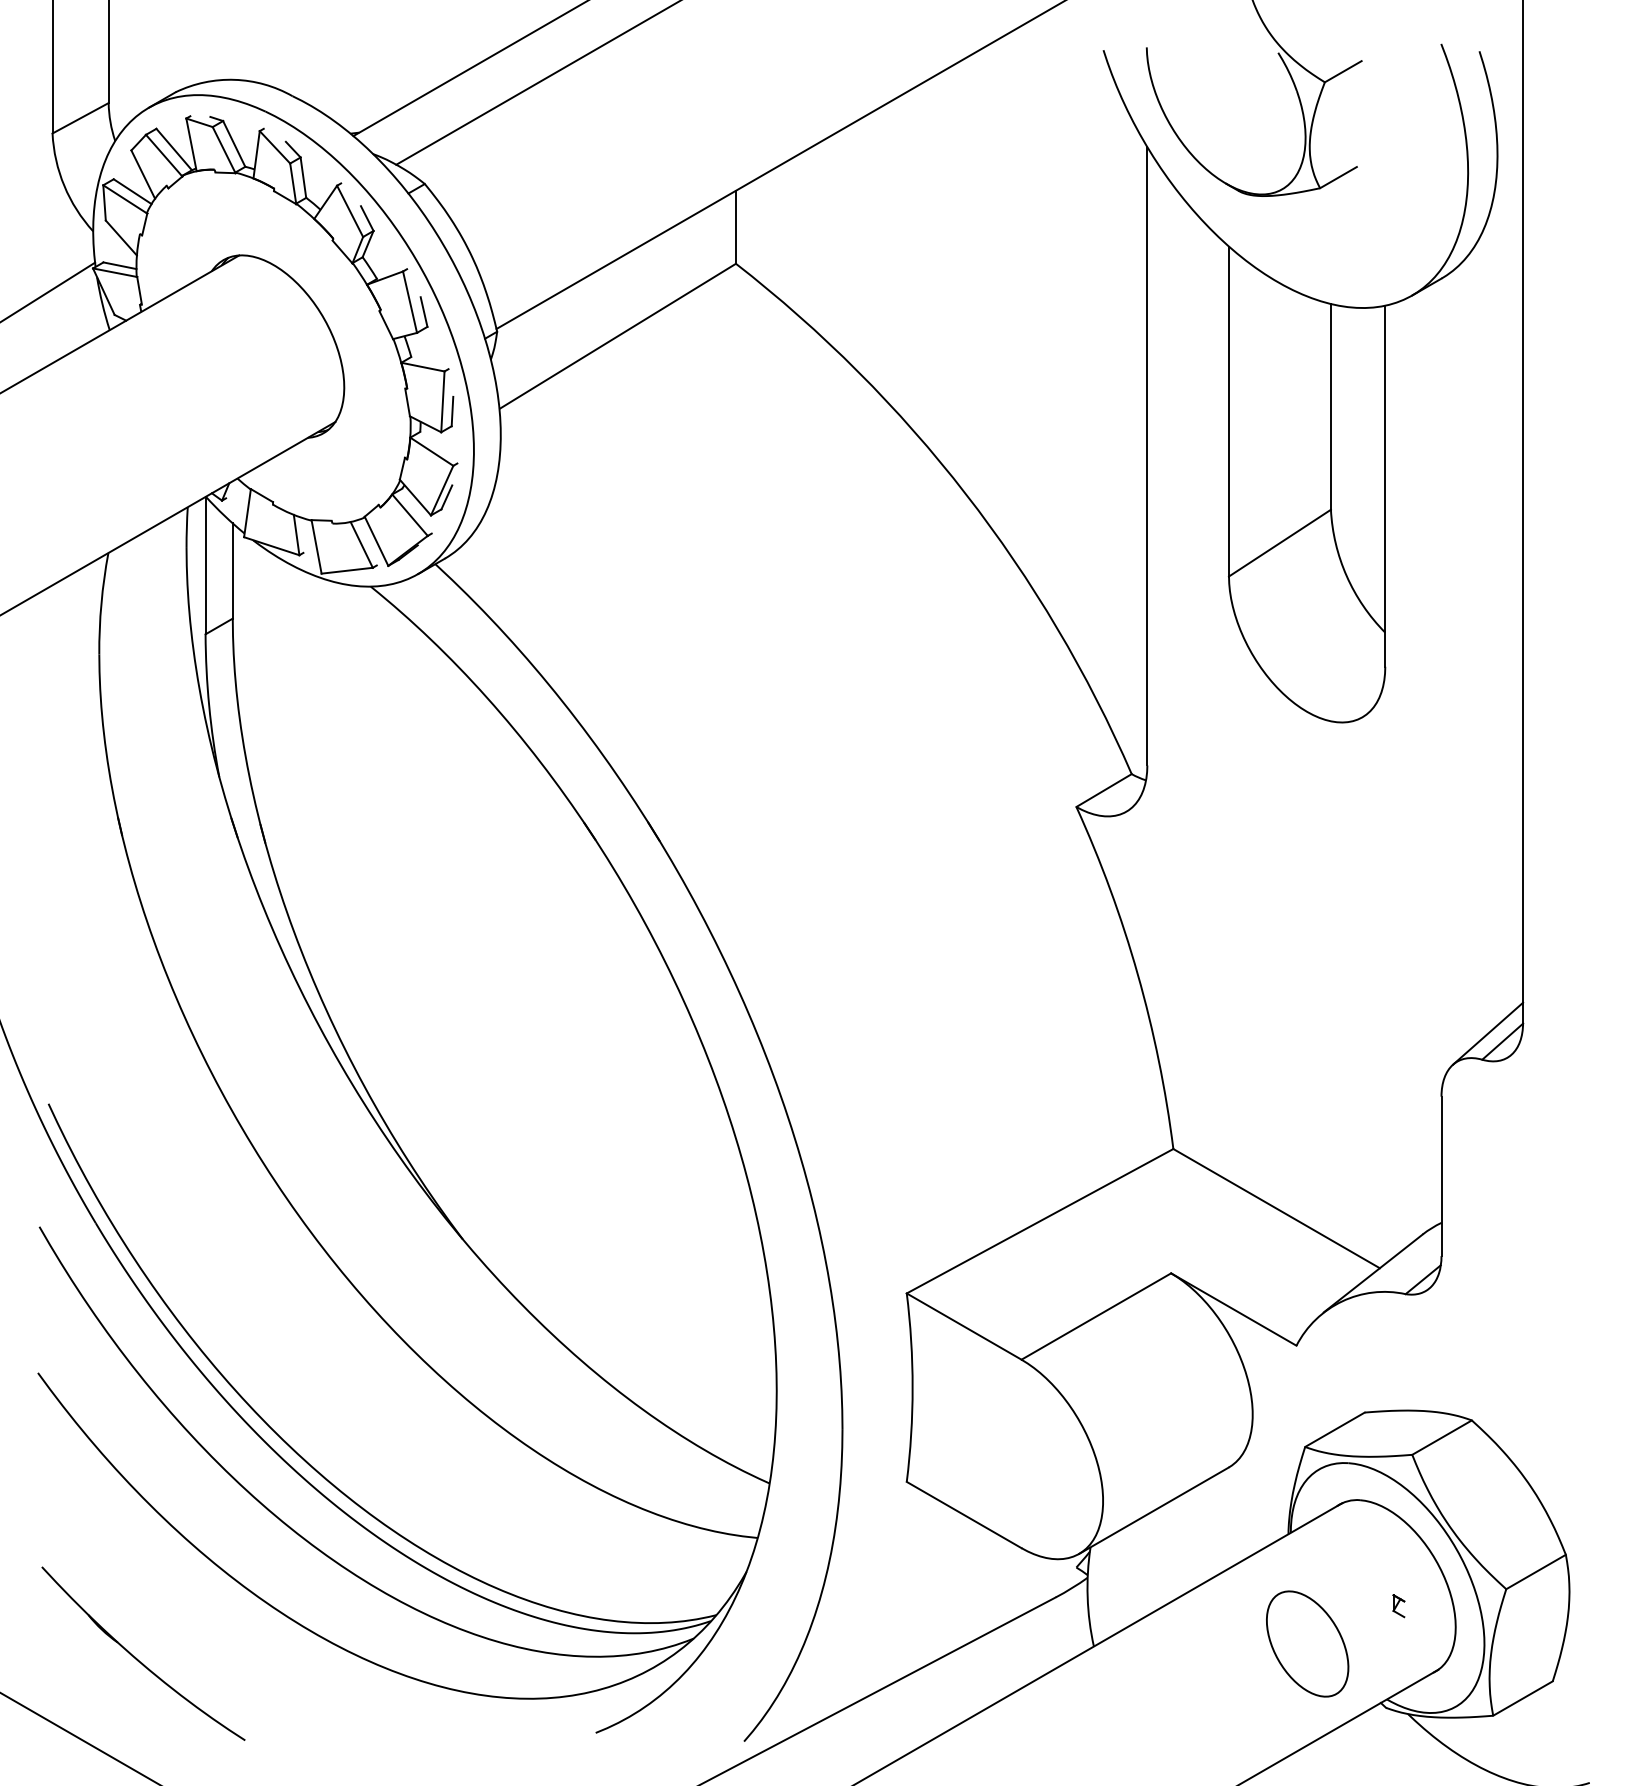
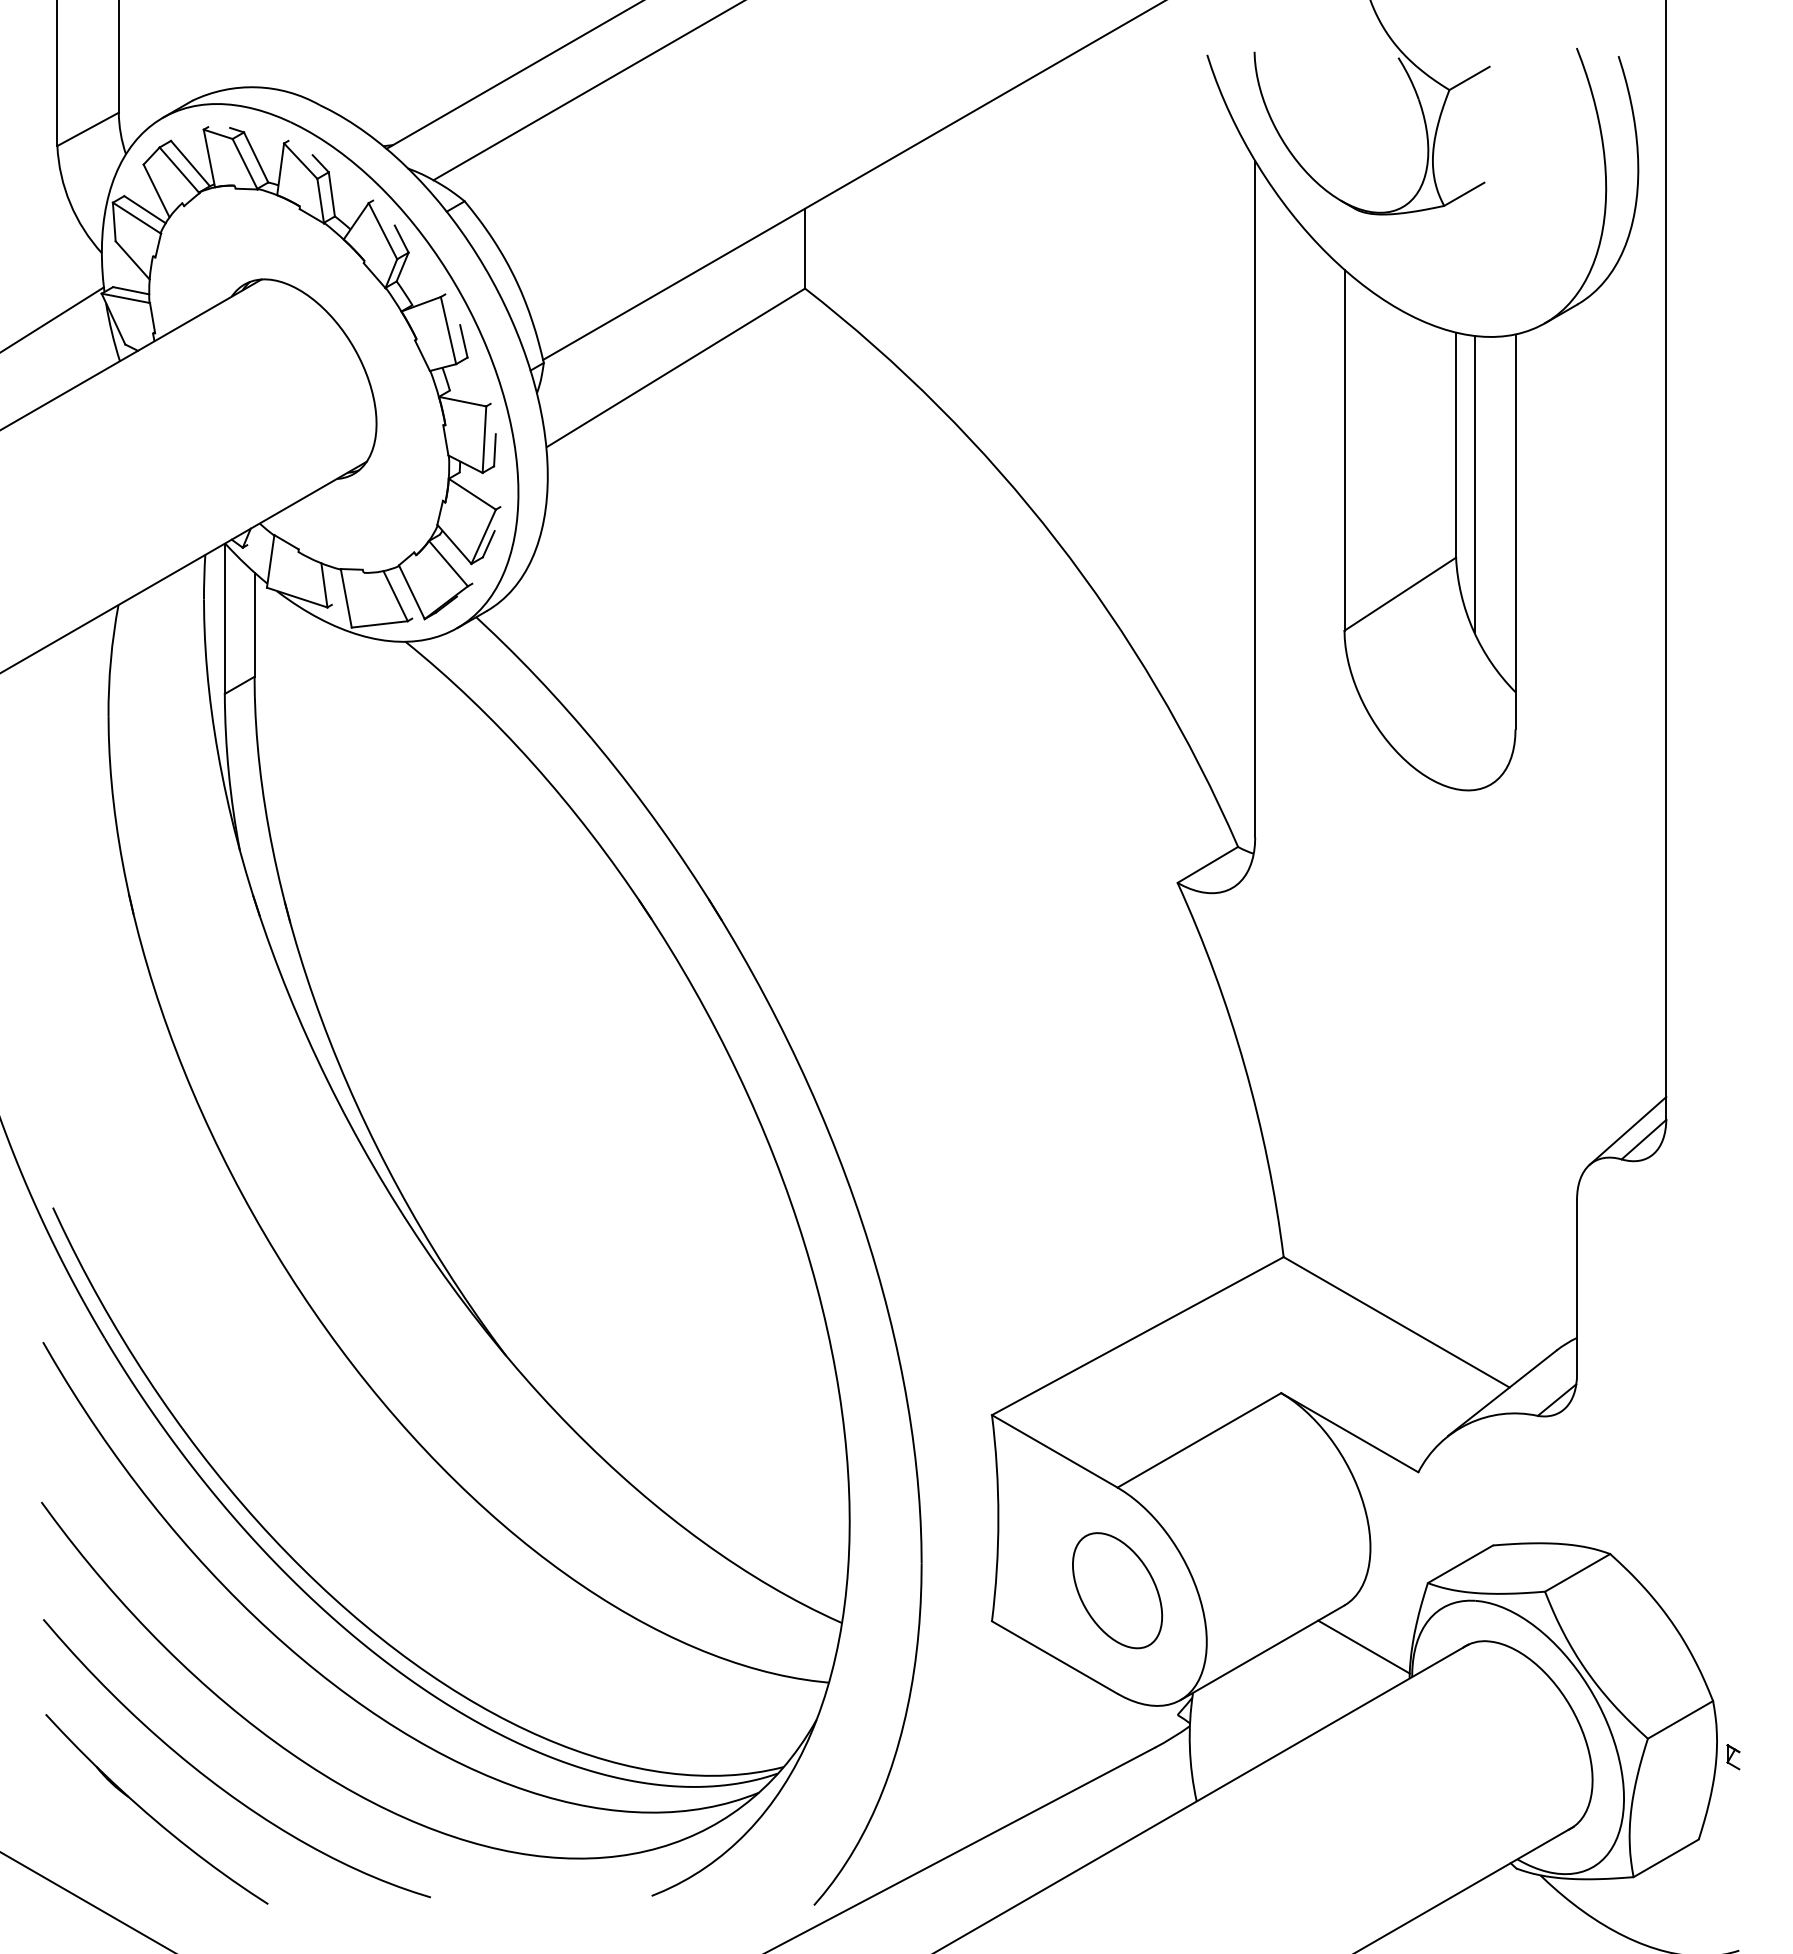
line: (1347, 442) -> (1474, 484), added
line: (1246, 1504) -> (1363, 1646), added
part: (1398, 1606) -> (1733, 1757), moved
curve: (197, 1629) -> (215, 1782), added
part: (1307, 1643) -> (1117, 1590), moved

